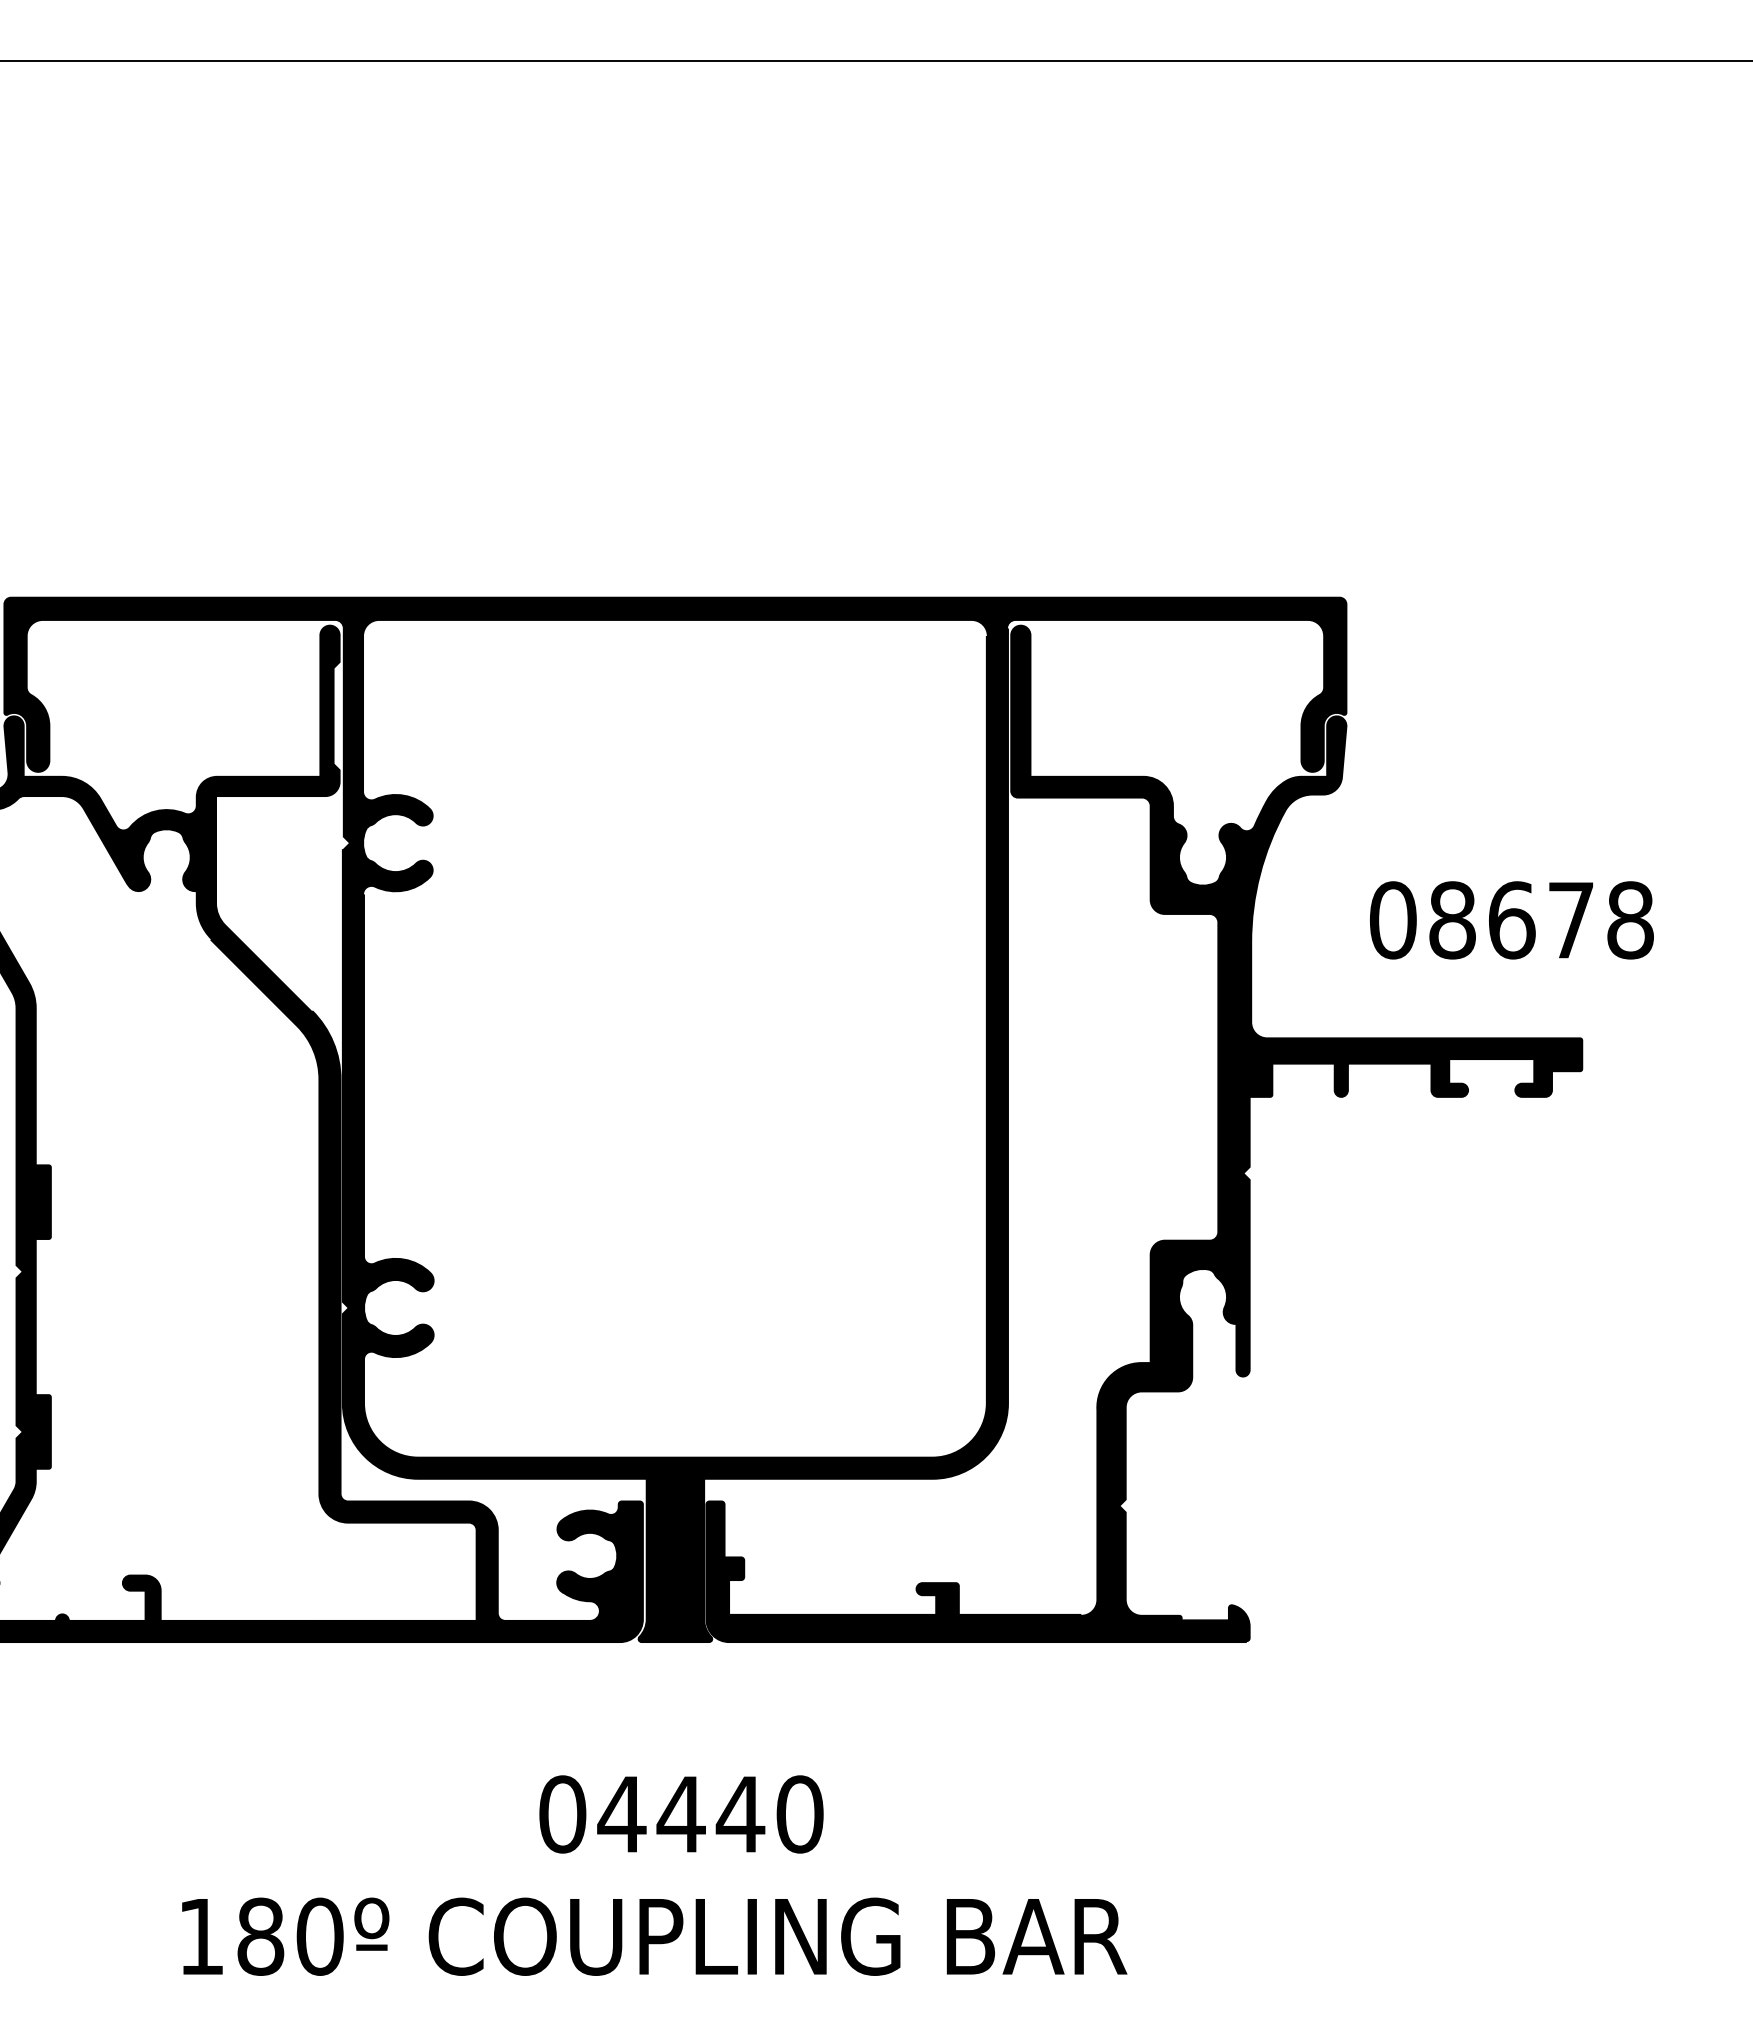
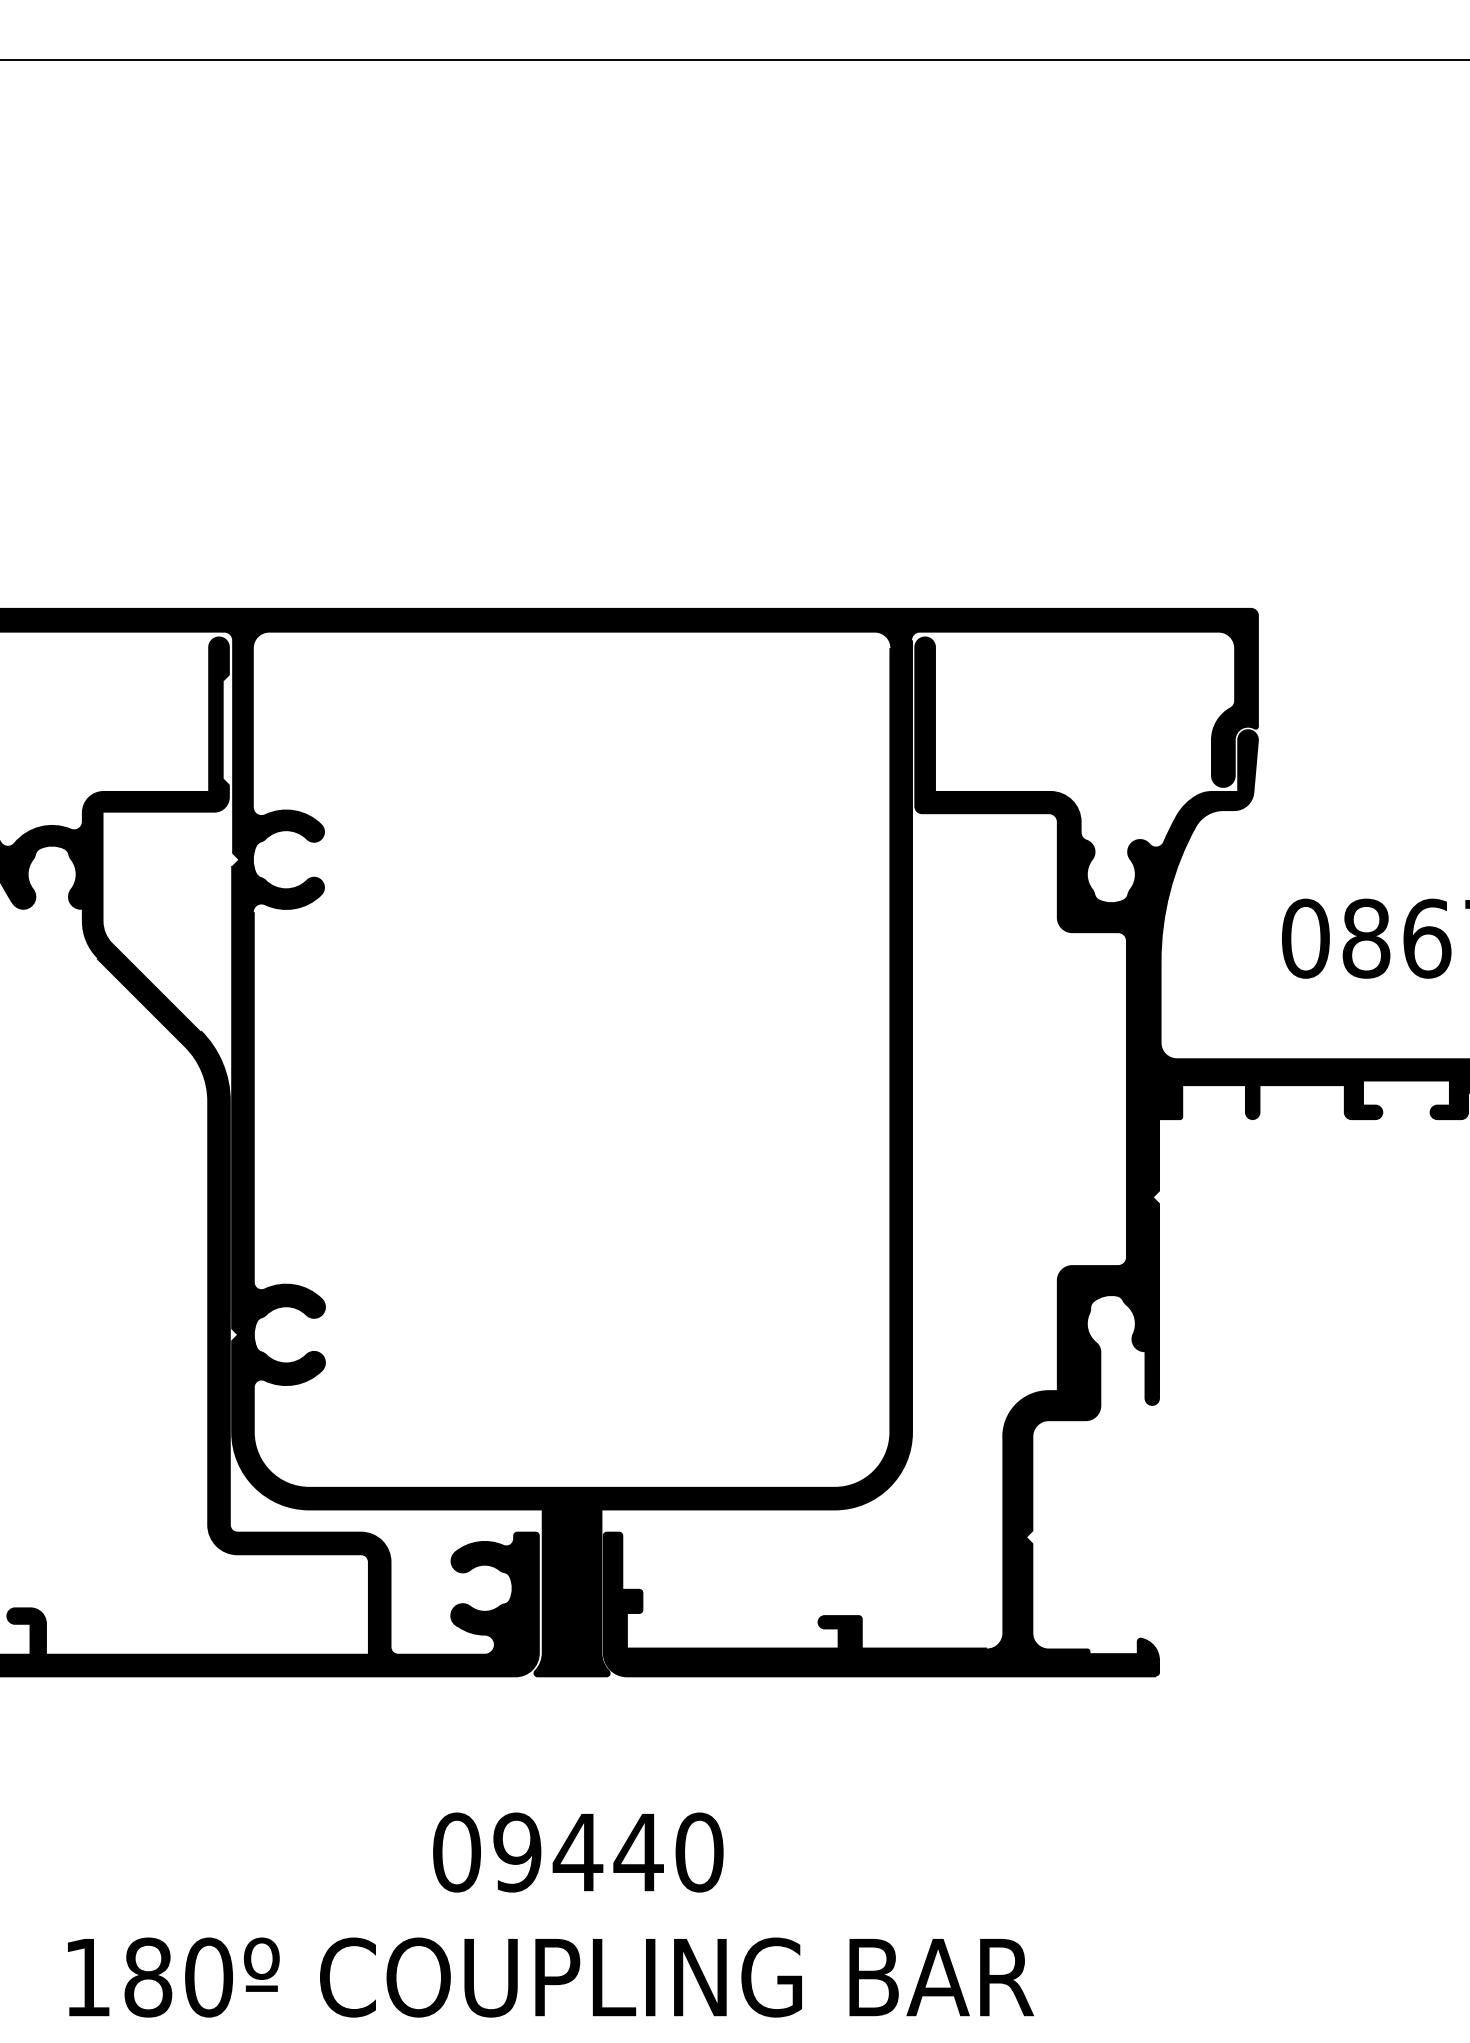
text: (621, 1814) -> (516, 1852), 04440 -> 09440

